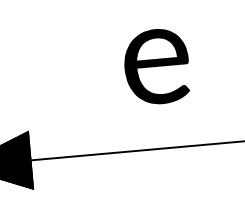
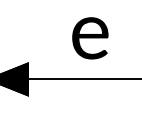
text: (157, 67) -> (90, 38), moved

